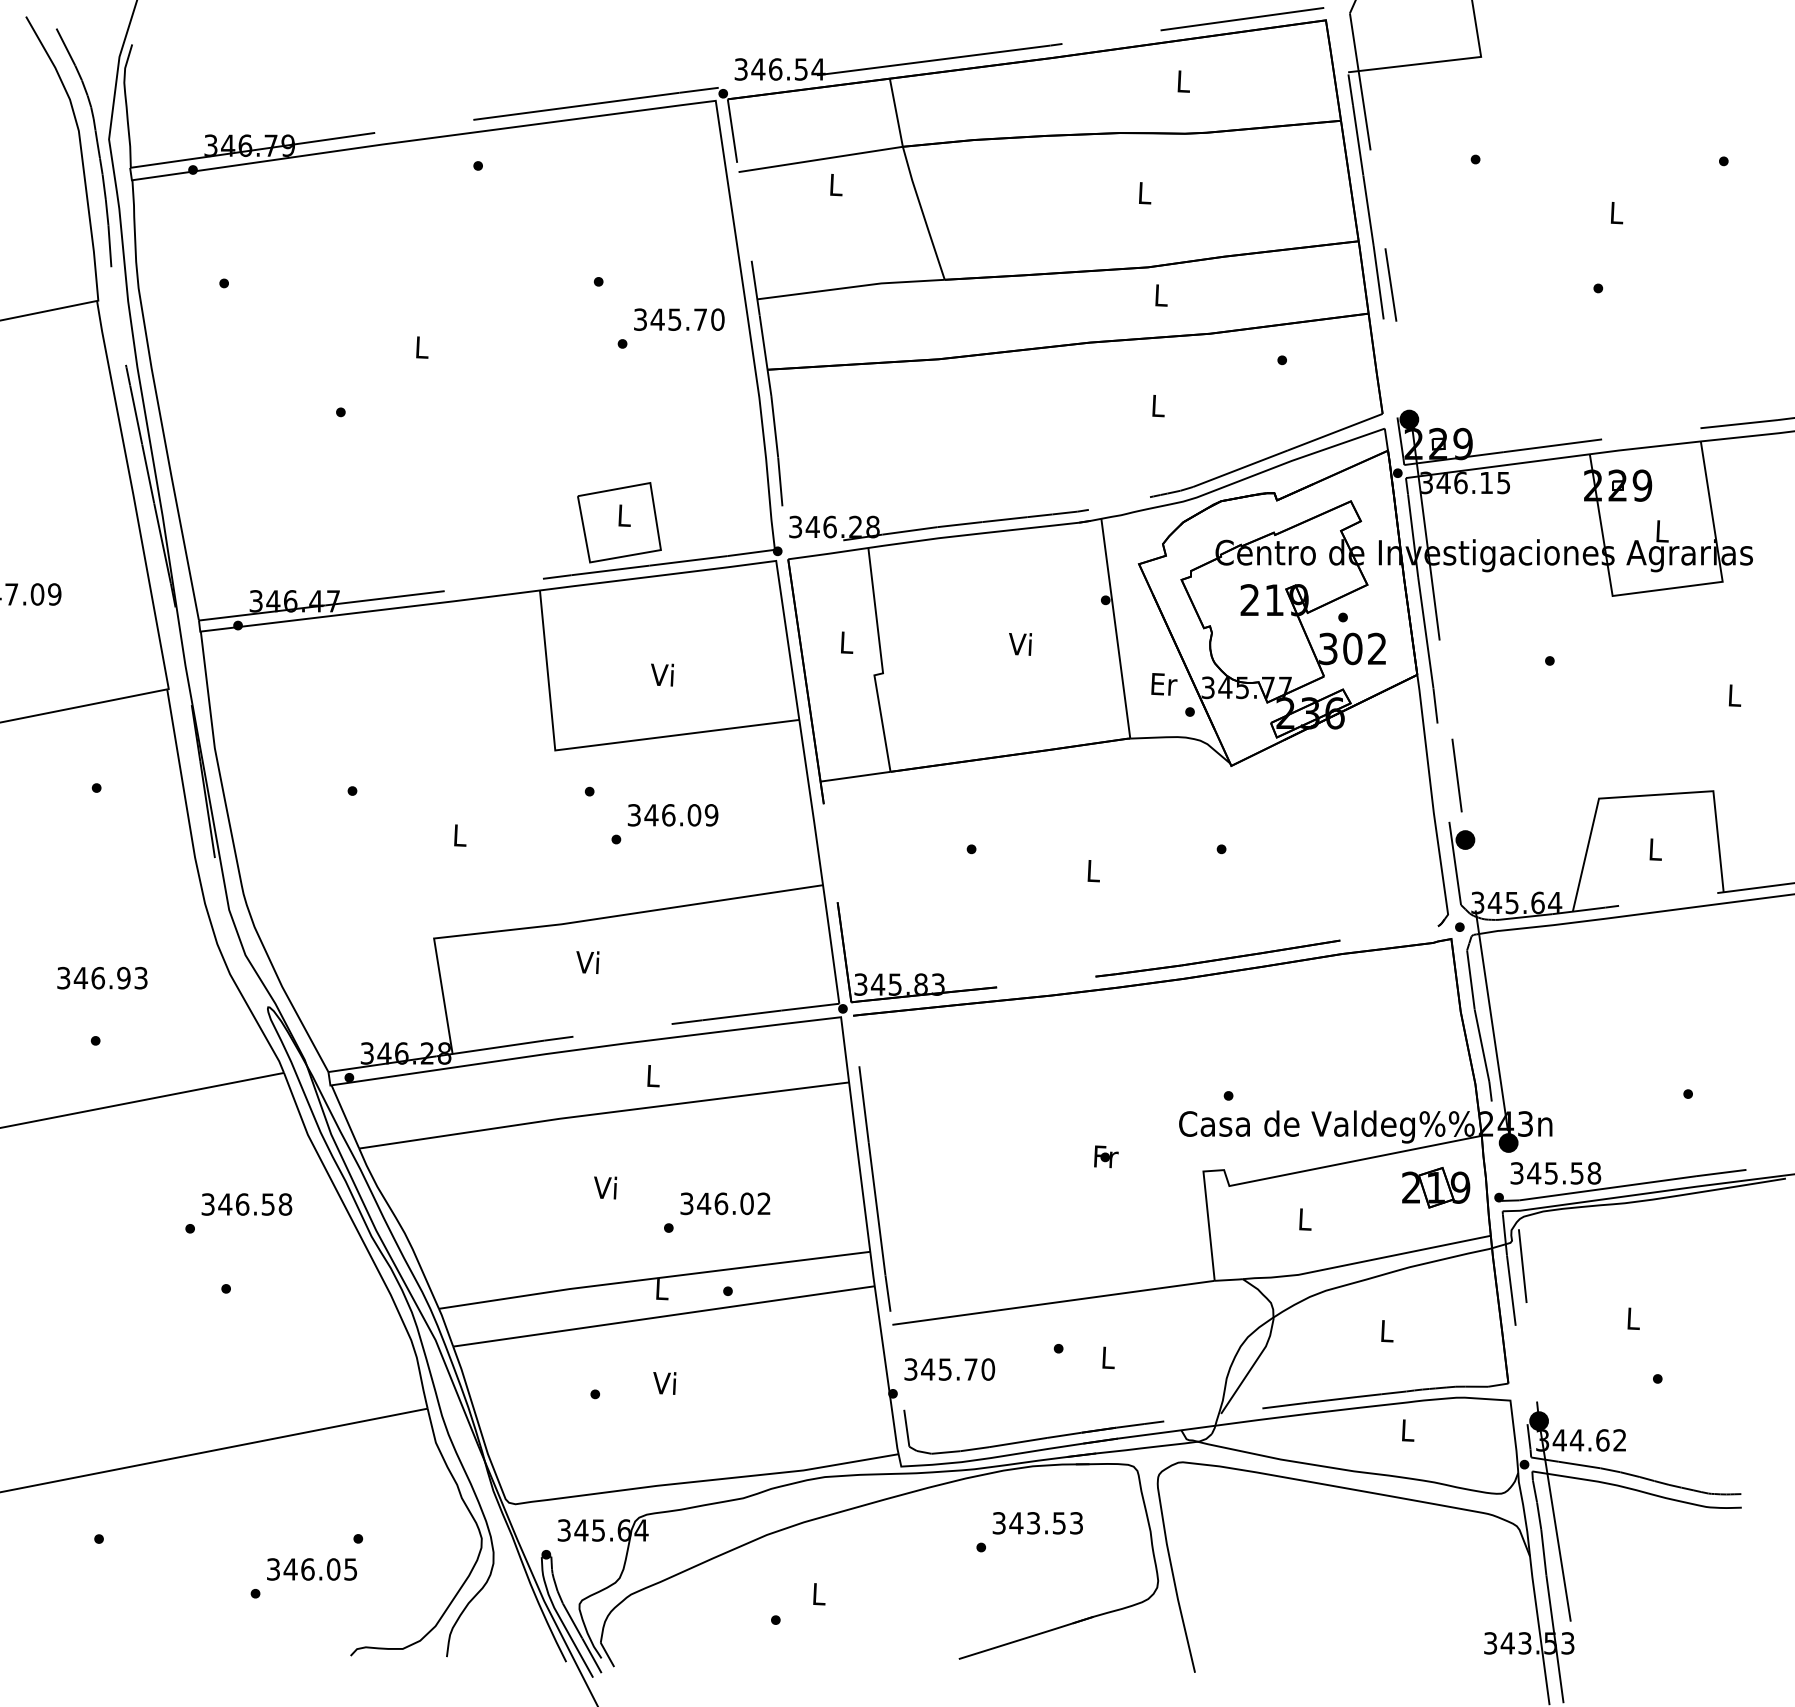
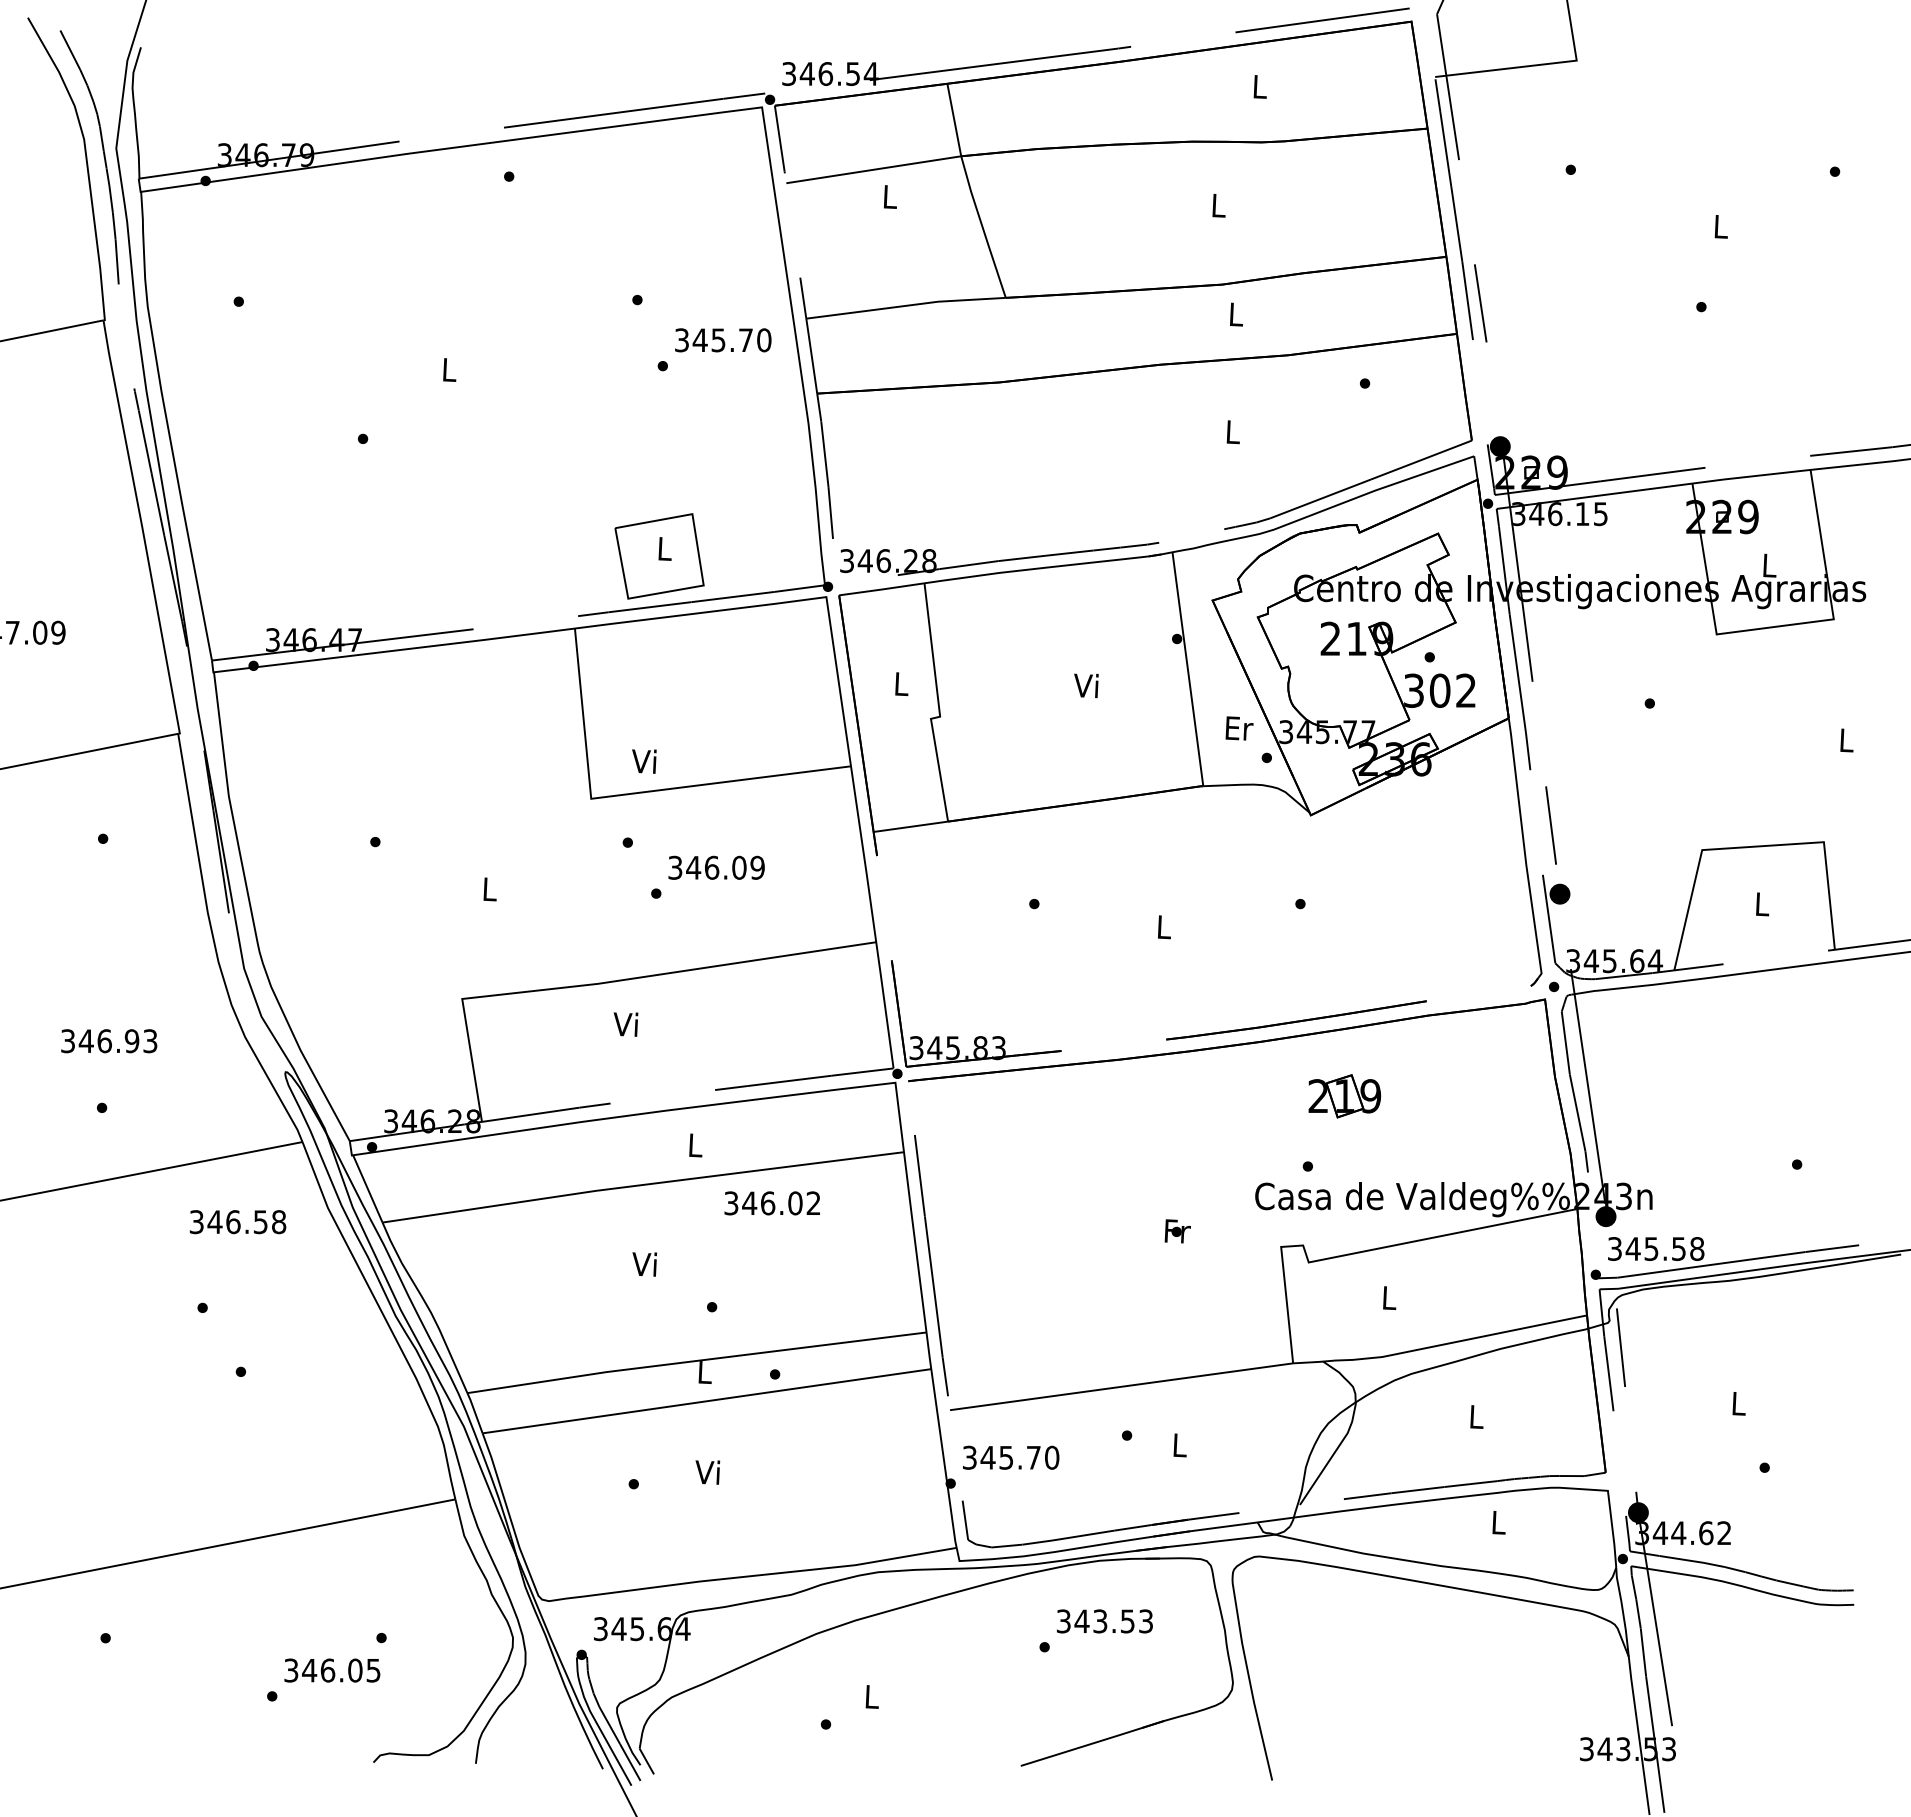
text: (662, 674) -> (644, 761), moved
part: (1435, 1187) -> (1344, 1096), moved
text: (724, 1203) -> (771, 1203), moved
text: (246, 1204) -> (237, 1222), moved

